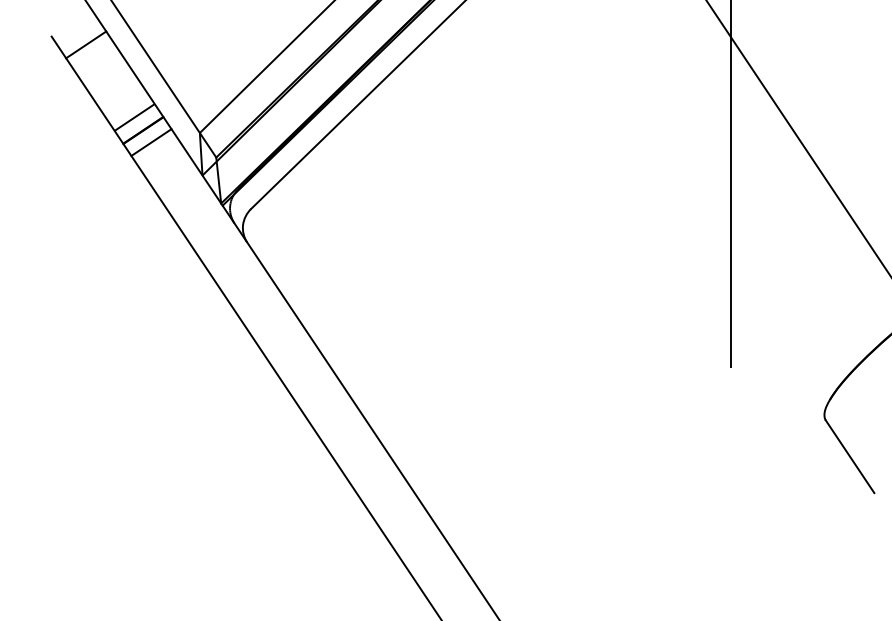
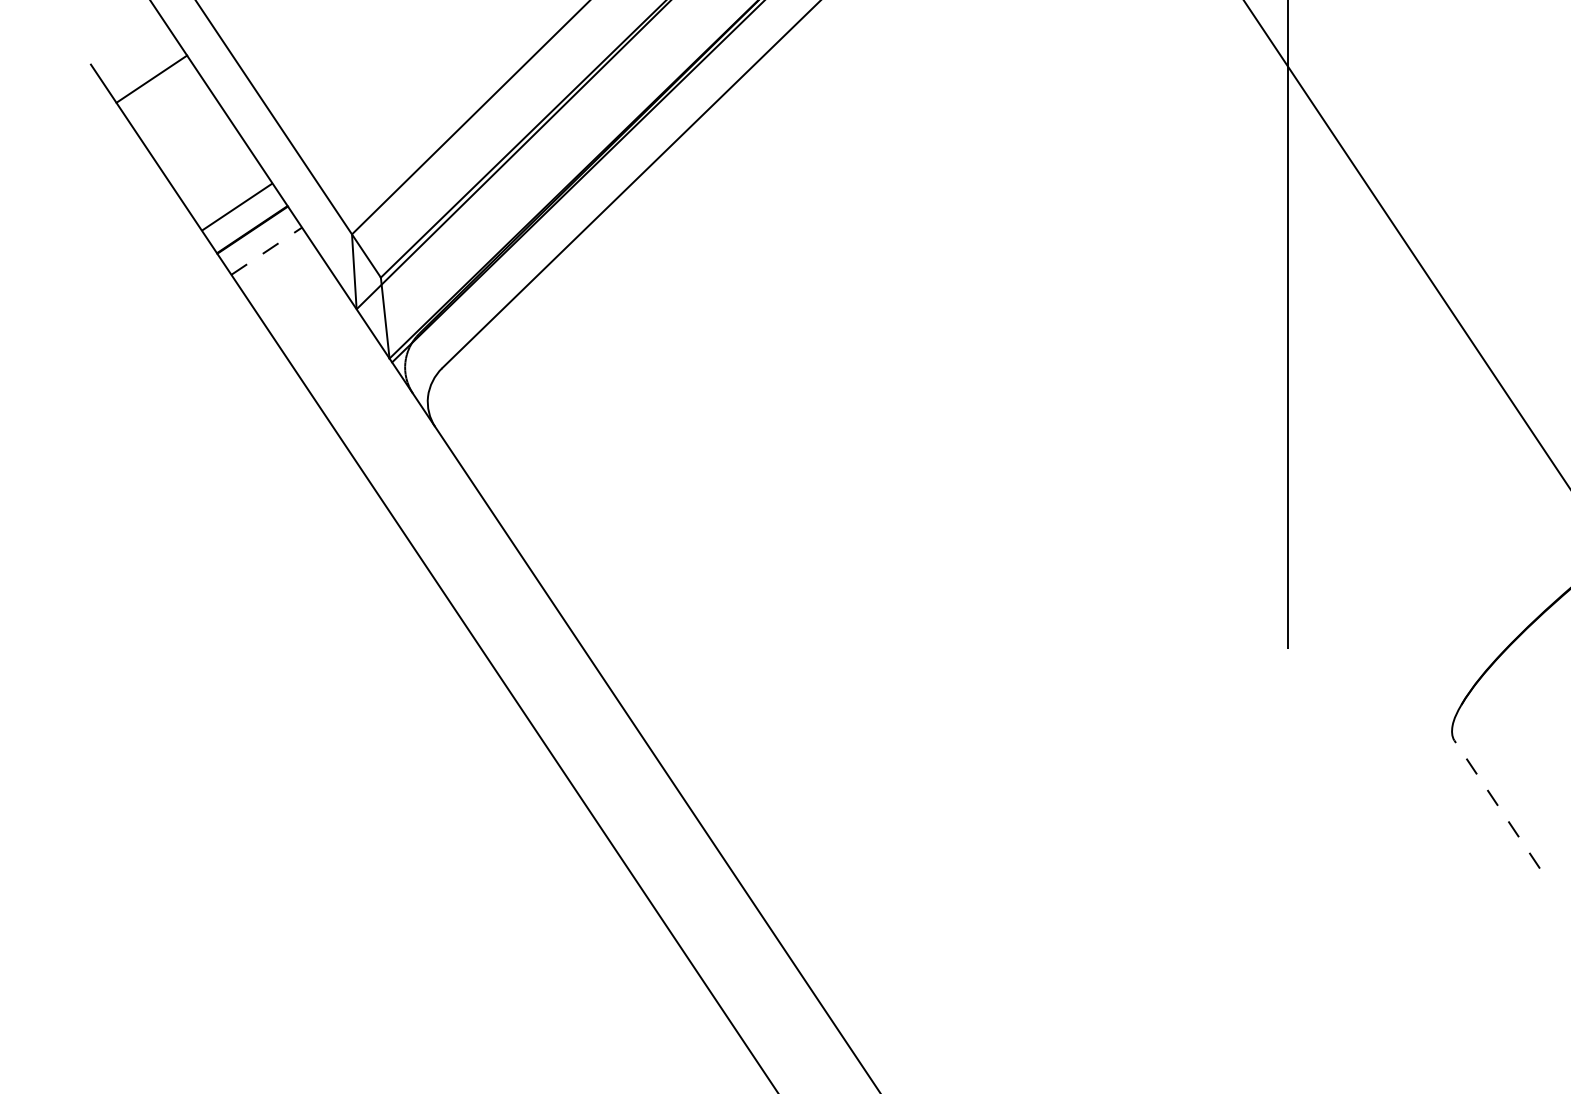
line: (151, 142) -> (266, 251), solid -> dashed
line: (850, 456) -> (1497, 804), solid -> dashed

